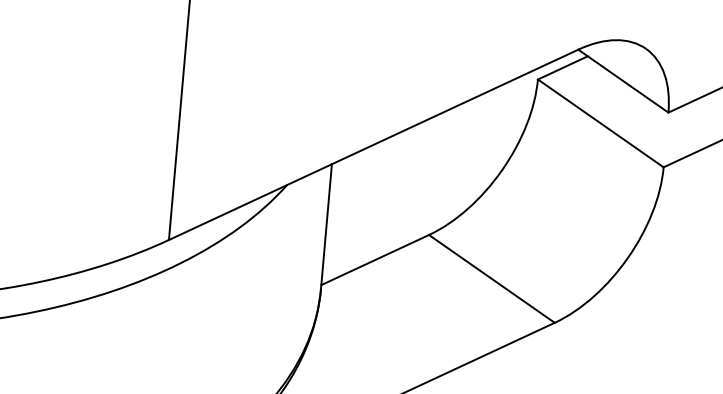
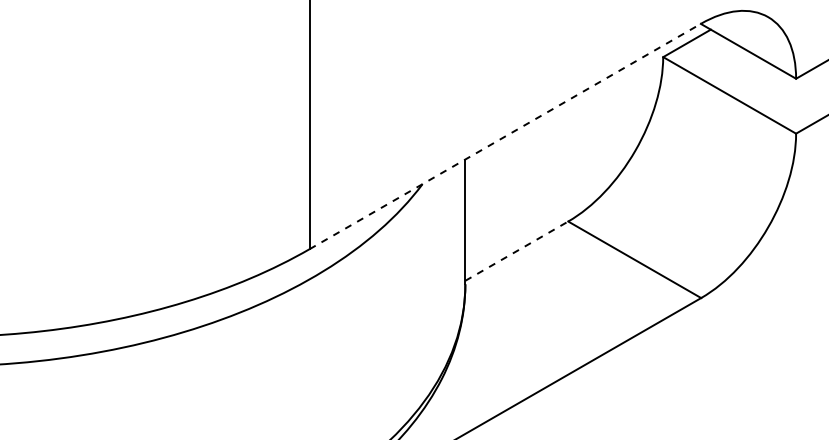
line: (373, 144) -> (505, 136), solid -> dashed
line: (375, 259) -> (517, 250), solid -> dashed

